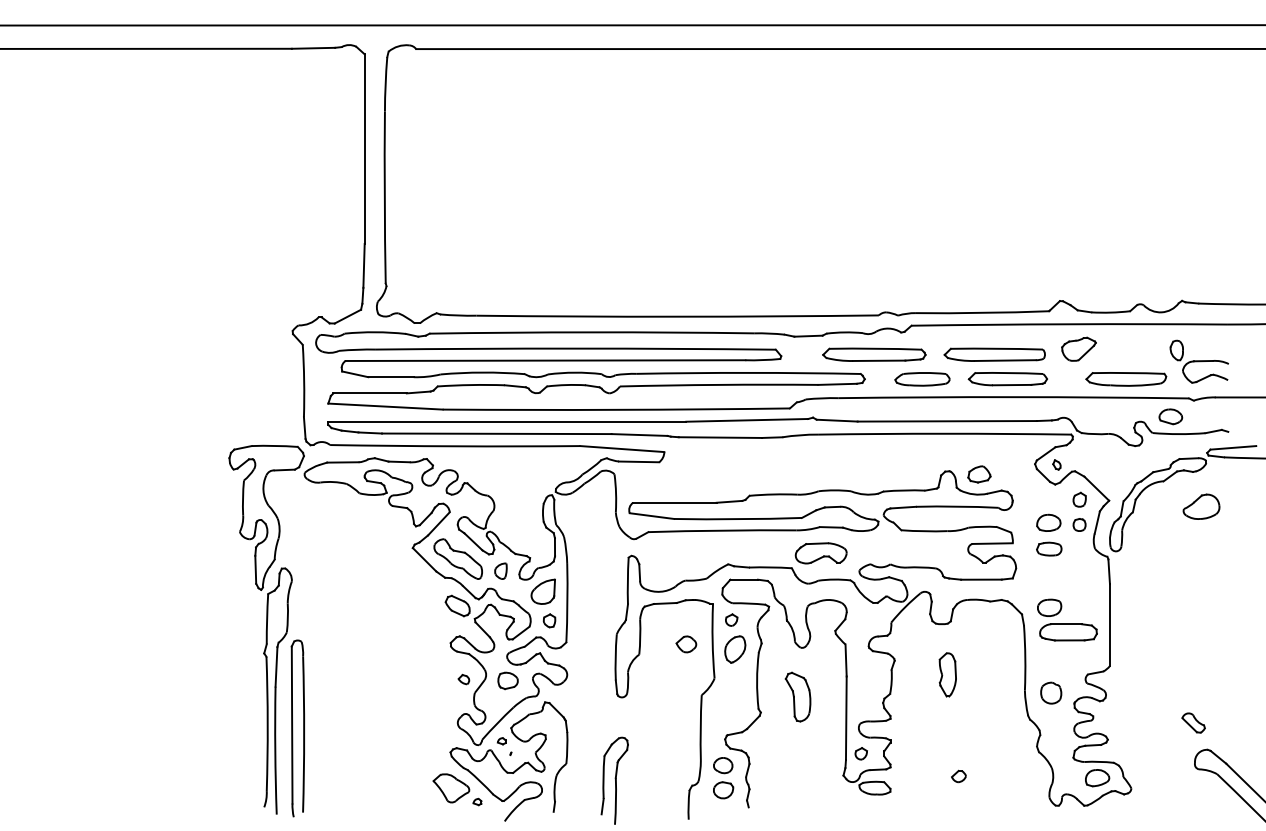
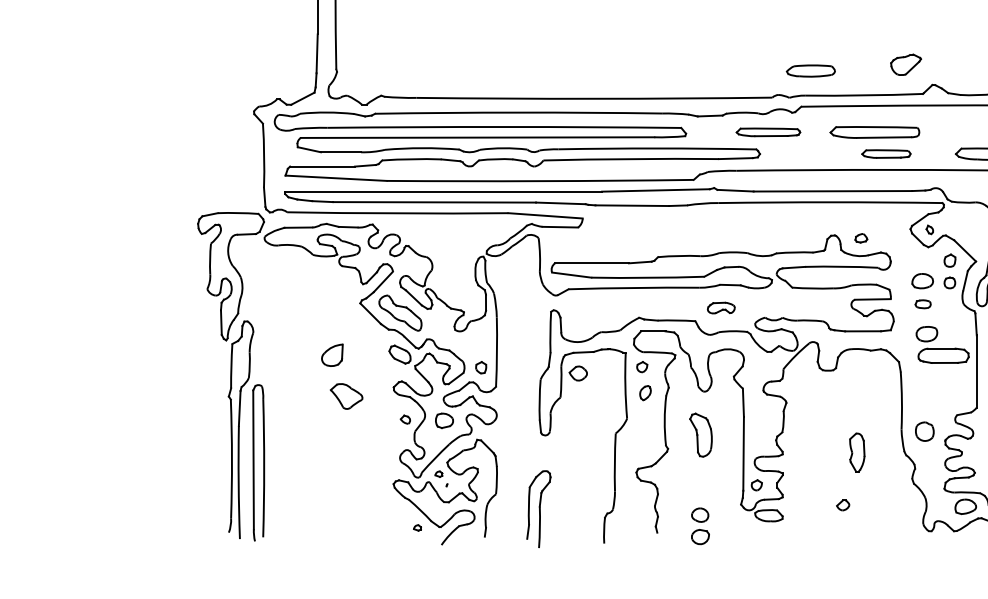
part: (1078, 348) -> (905, 64), moved
part: (874, 354) -> (768, 132), size x0.7
part: (922, 379) -> (810, 71), moved
part: (1007, 379) -> (886, 154), size x0.7
part: (979, 474) -> (861, 238), size x0.6
part: (1049, 548) -> (923, 303), size x0.7
part: (820, 553) -> (720, 308), size x0.6
part: (500, 570) -> (437, 323), removed
part: (542, 591) -> (331, 355), moved
part: (1067, 619) -> (942, 344), moved
part: (686, 644) -> (578, 373), moved
part: (735, 649) -> (645, 393), size x0.6
part: (947, 674) -> (856, 452), moved
part: (723, 778) -> (700, 526), moved
part: (451, 788) -> (346, 396), moved

